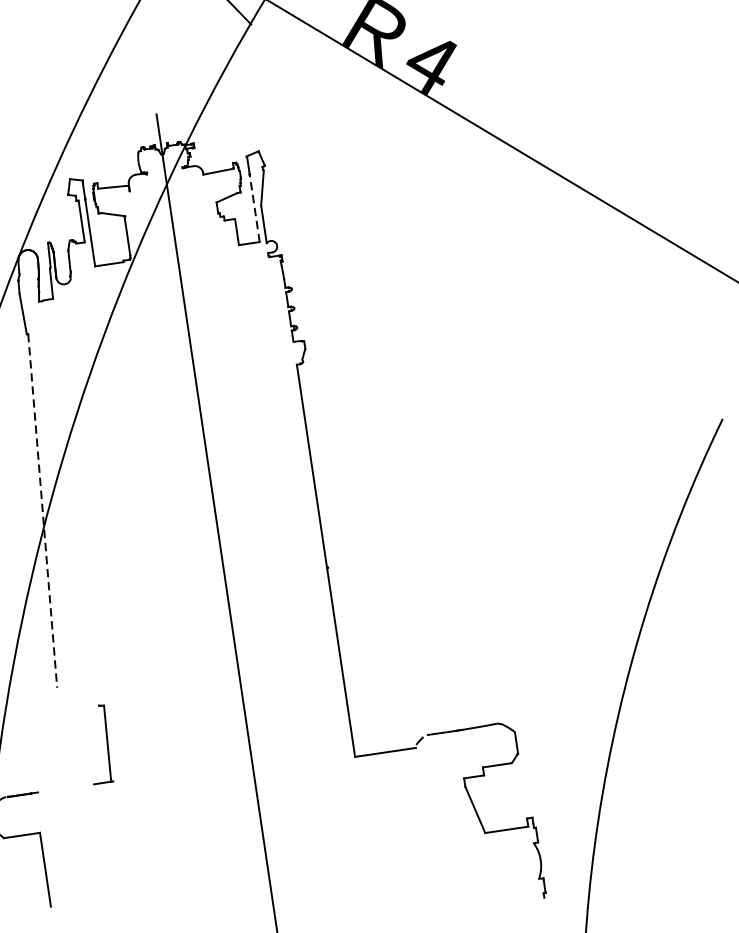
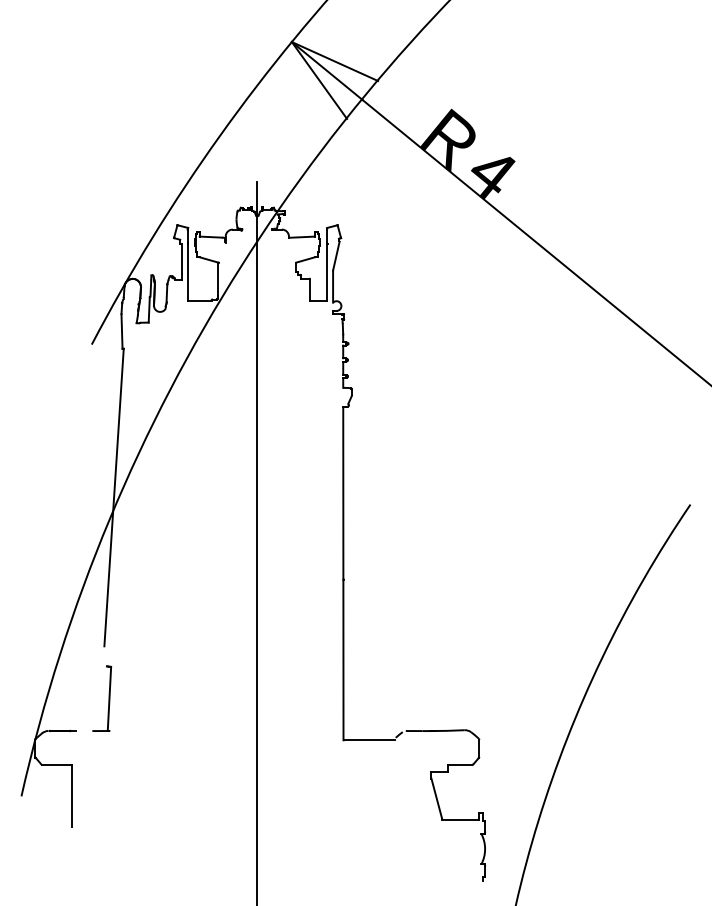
line: (254, 207) -> (327, 271), dashed -> solid
line: (43, 511) -> (114, 498), dashed -> solid
part: (99, 744) -> (102, 698), moved

